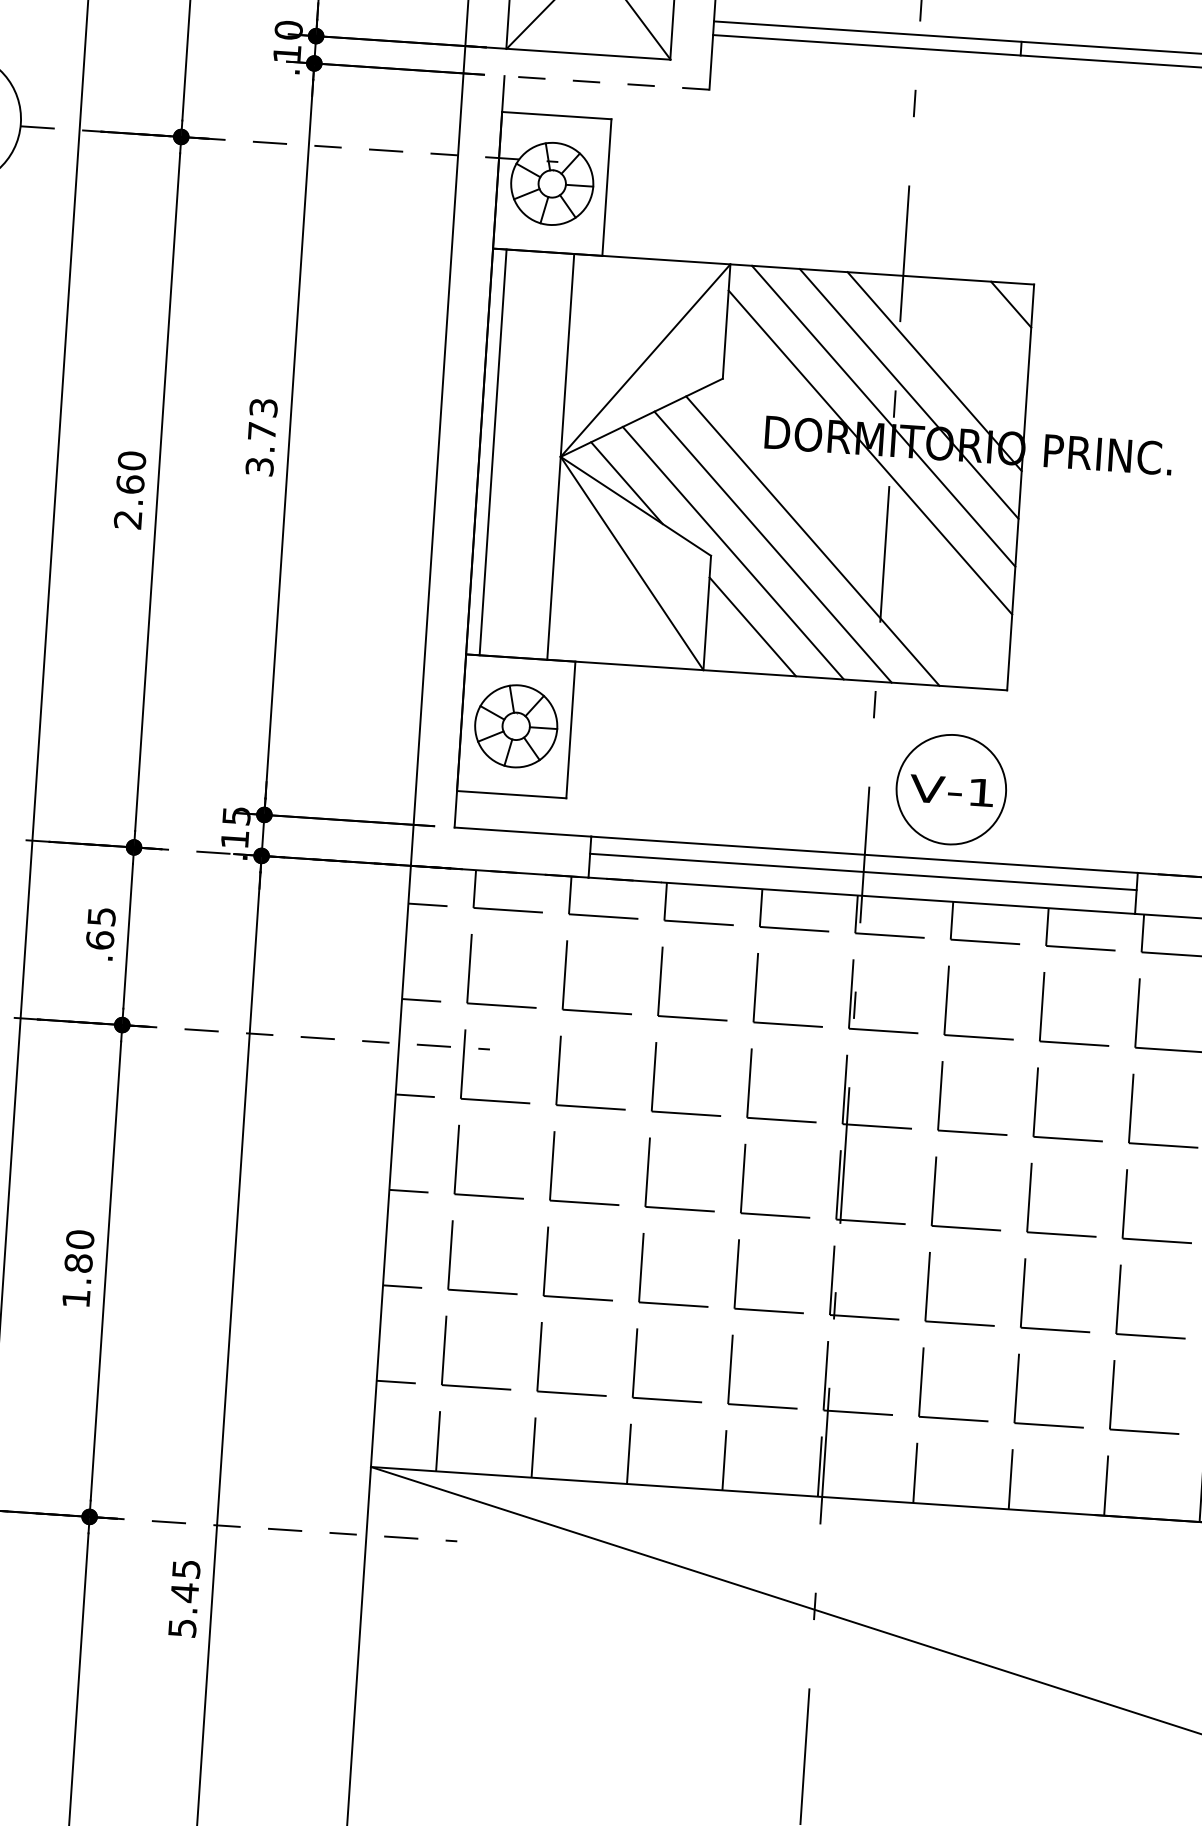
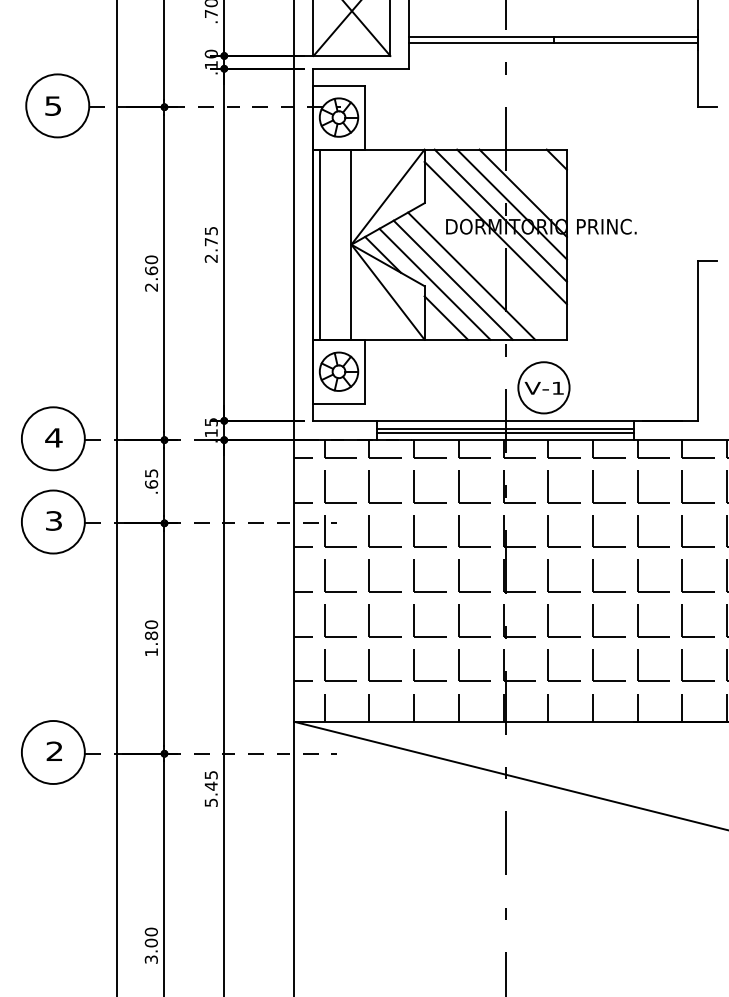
line: (605, 82) -> (360, 68), dashed -> solid
text: (260, 436) -> (210, 244), 3.73 -> 2.75
line: (862, 879) -> (505, 432), added

